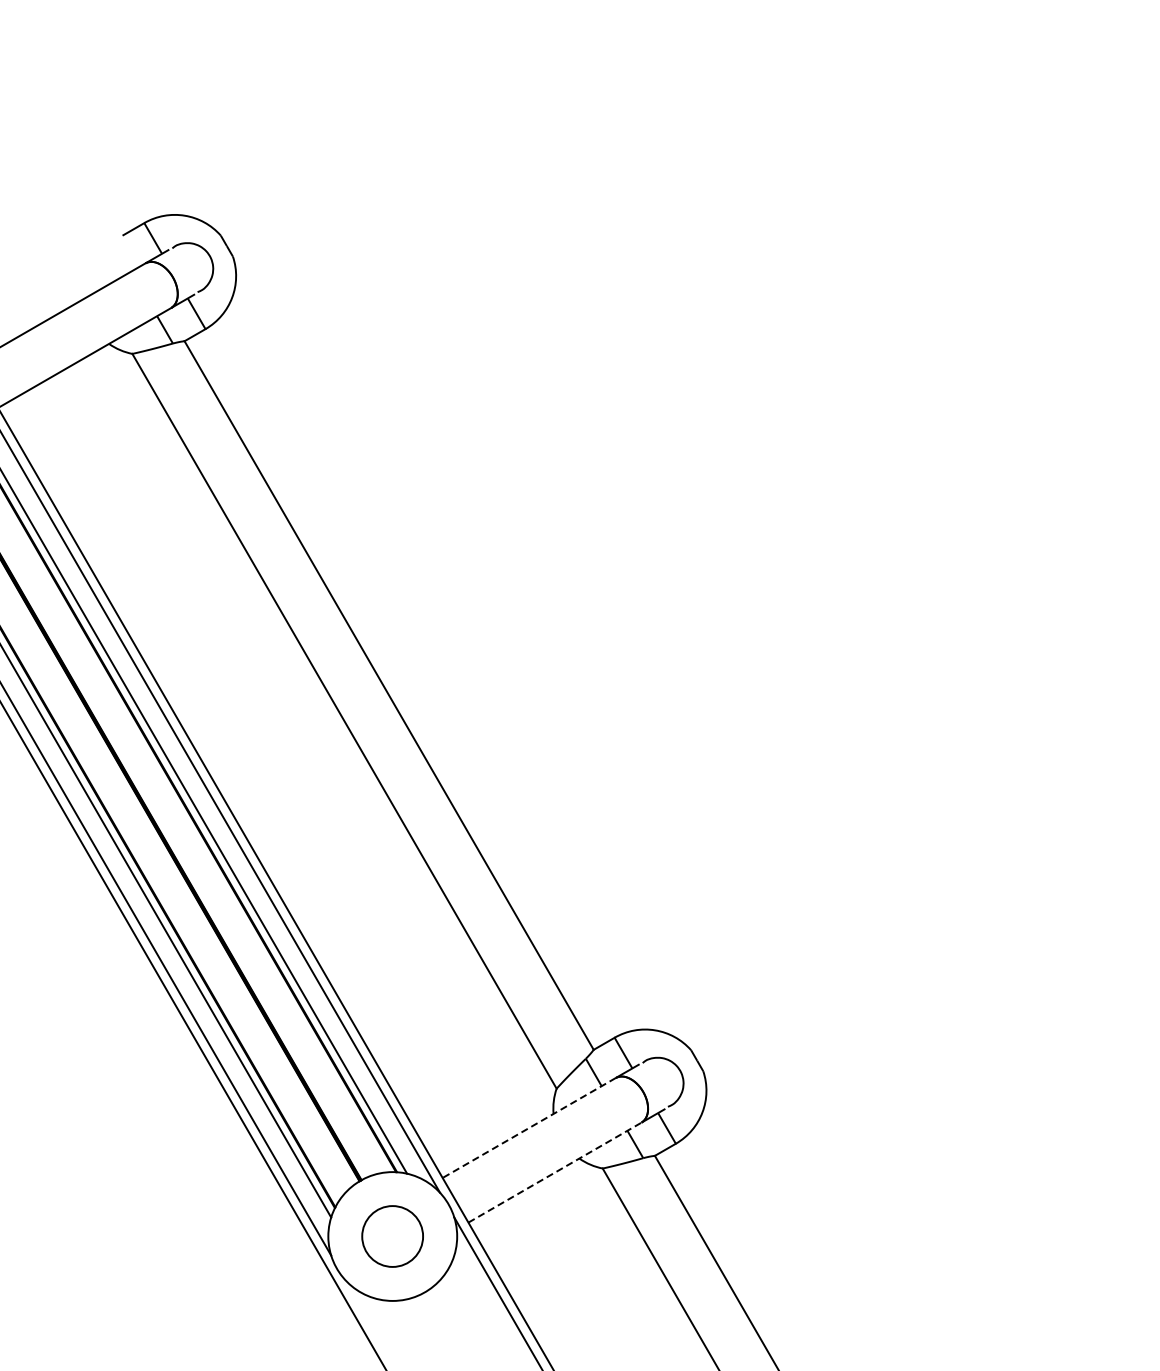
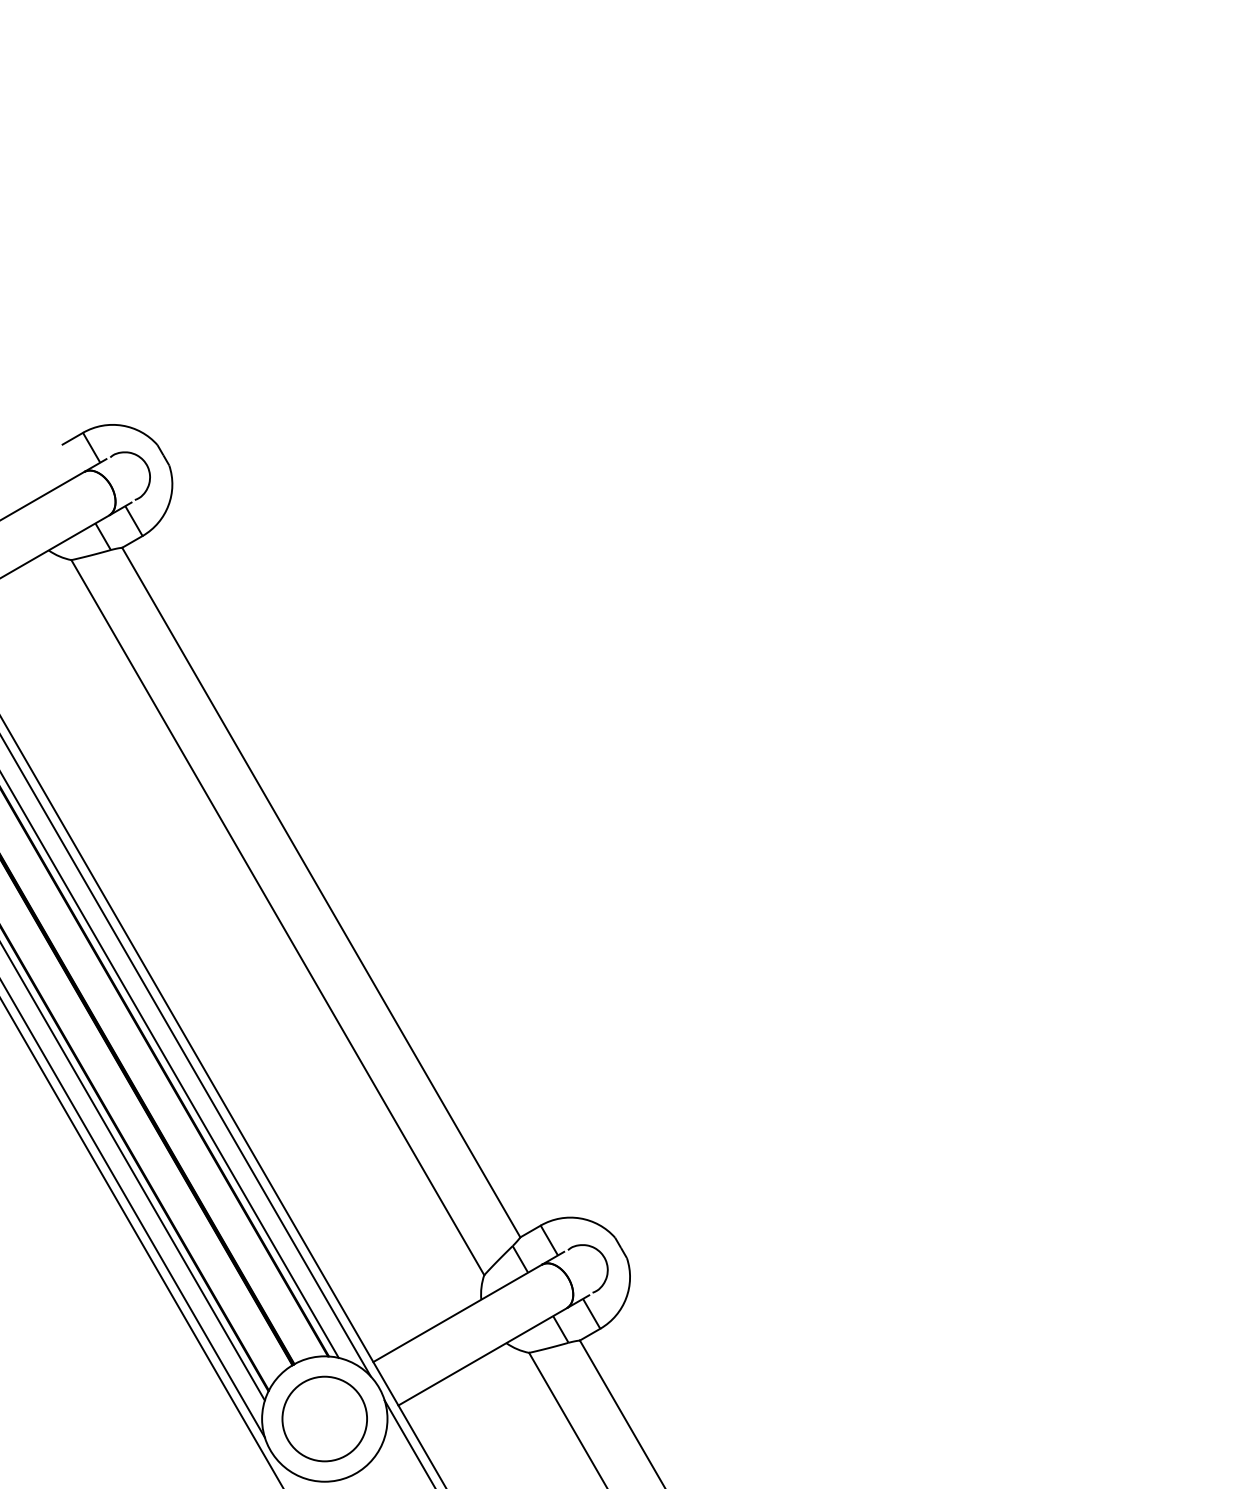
line: (529, 1128) -> (457, 1313), dashed -> solid
line: (555, 1172) -> (483, 1356), dashed -> solid
circle: (392, 1235) -> (324, 1418), size x1.43

